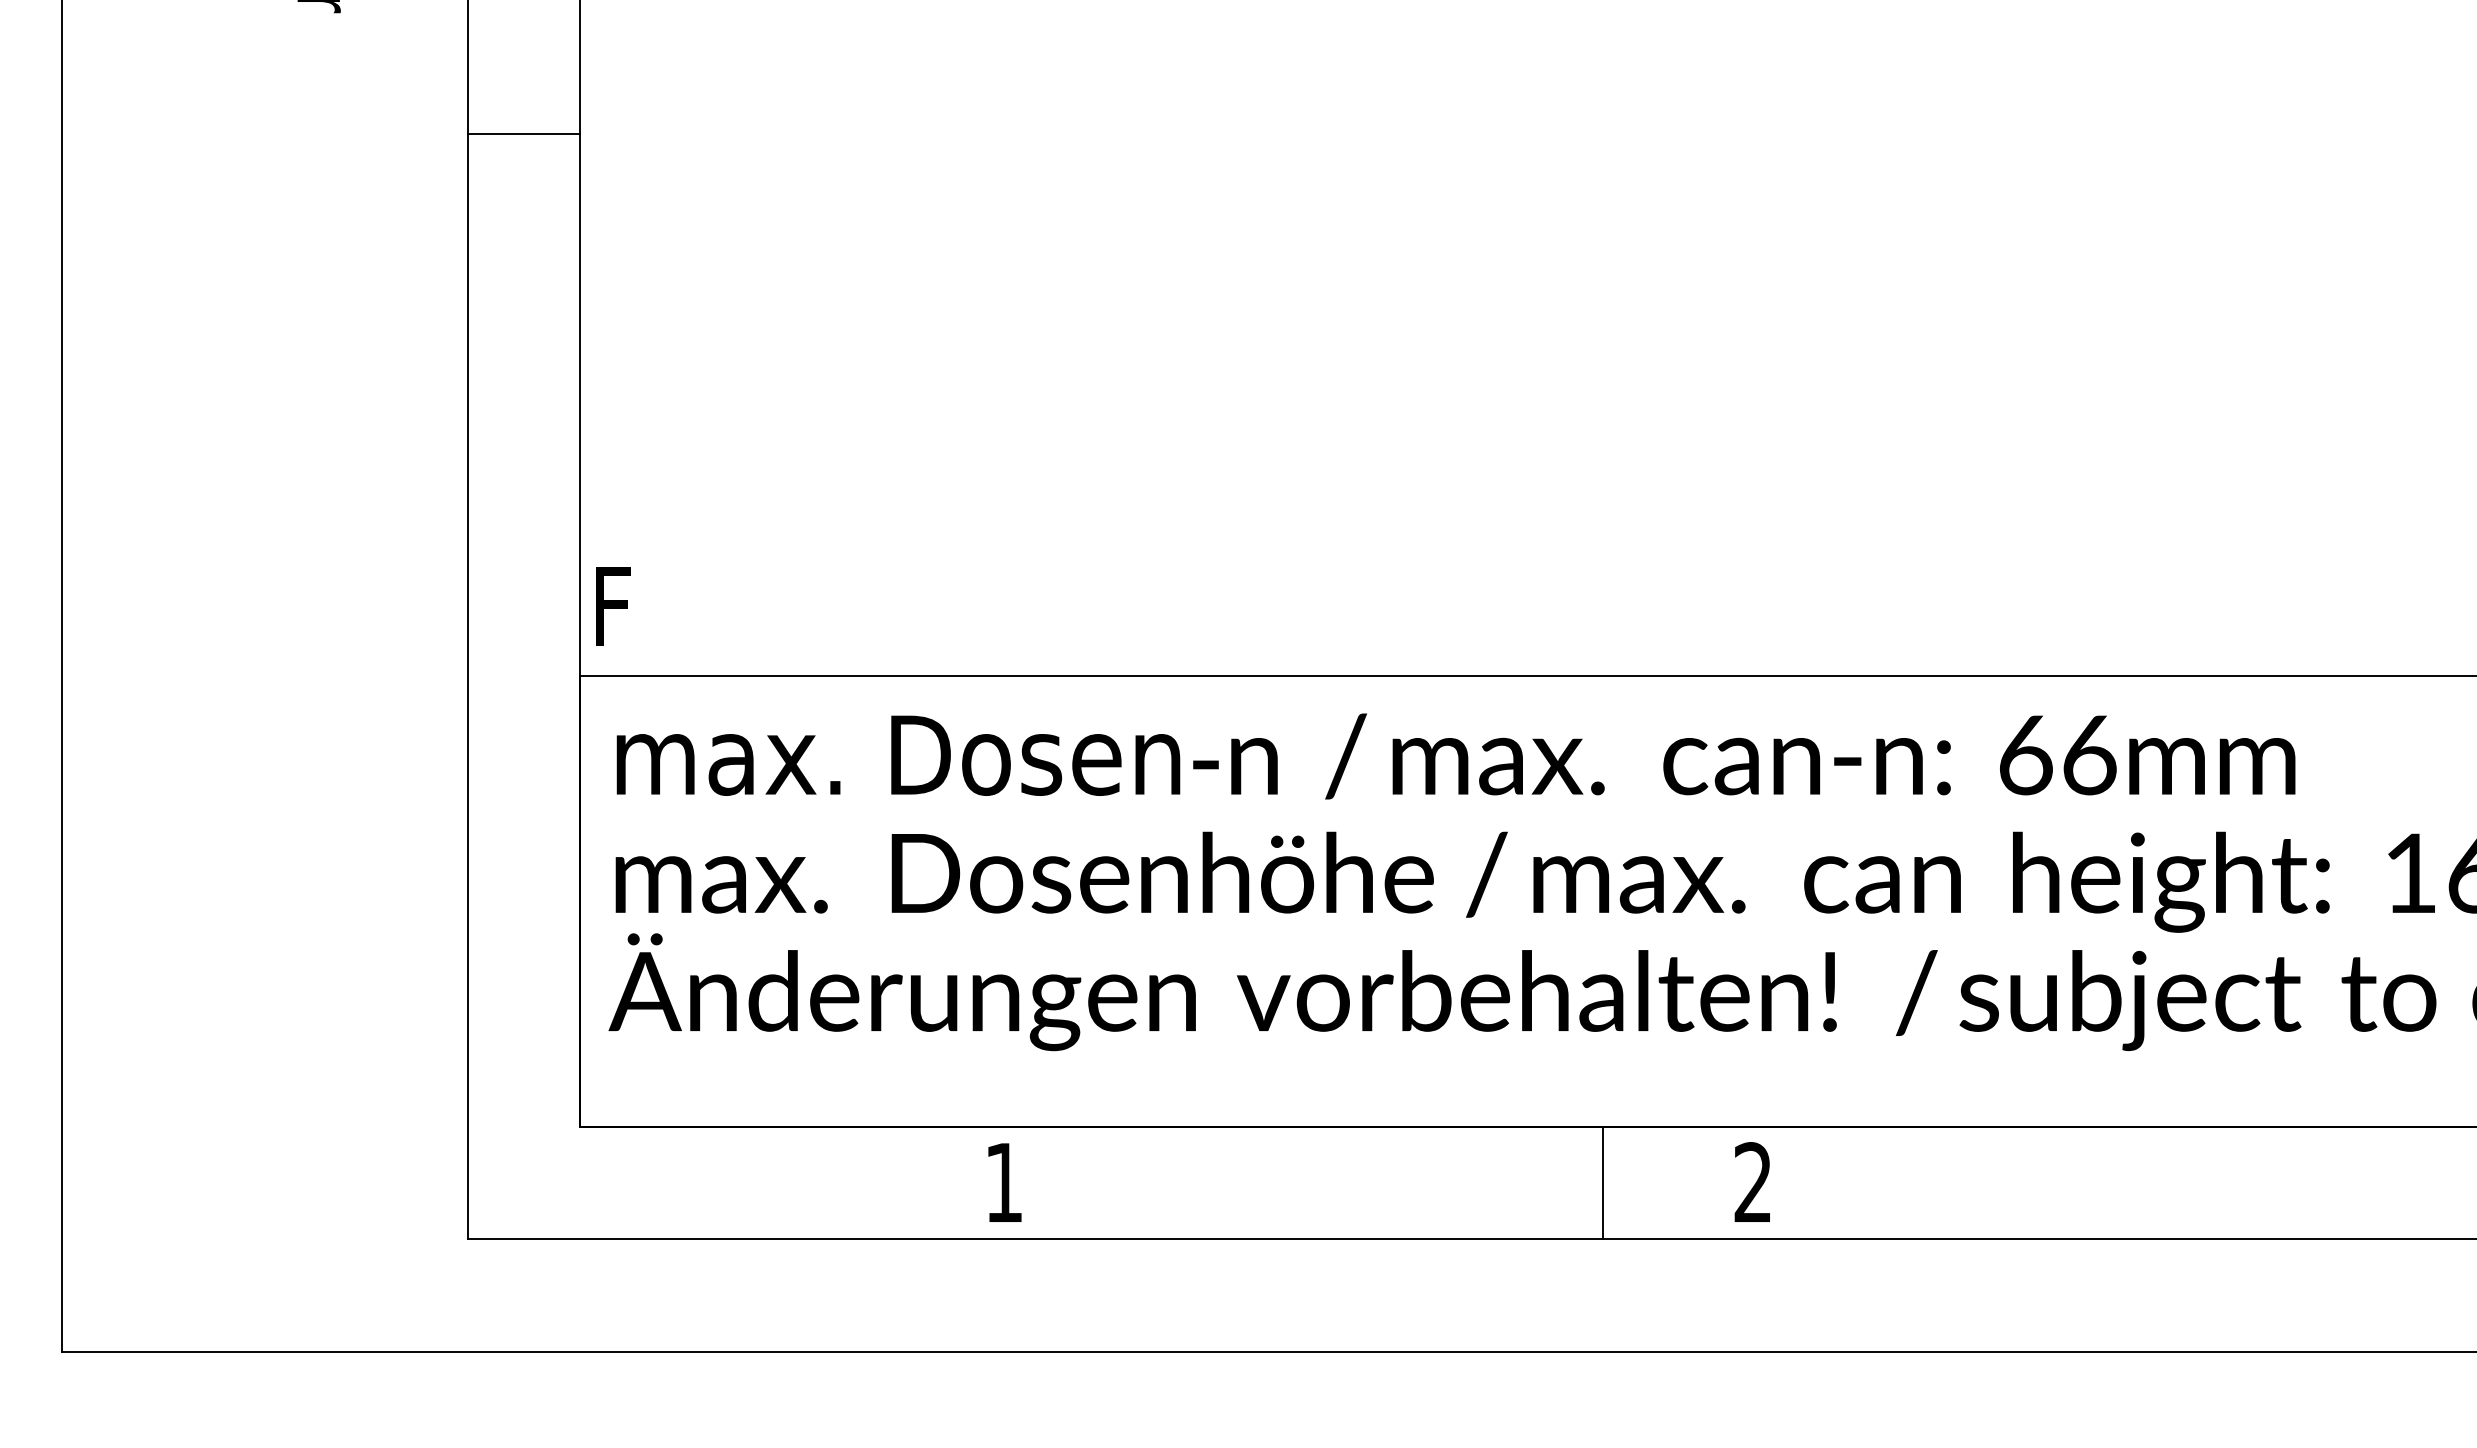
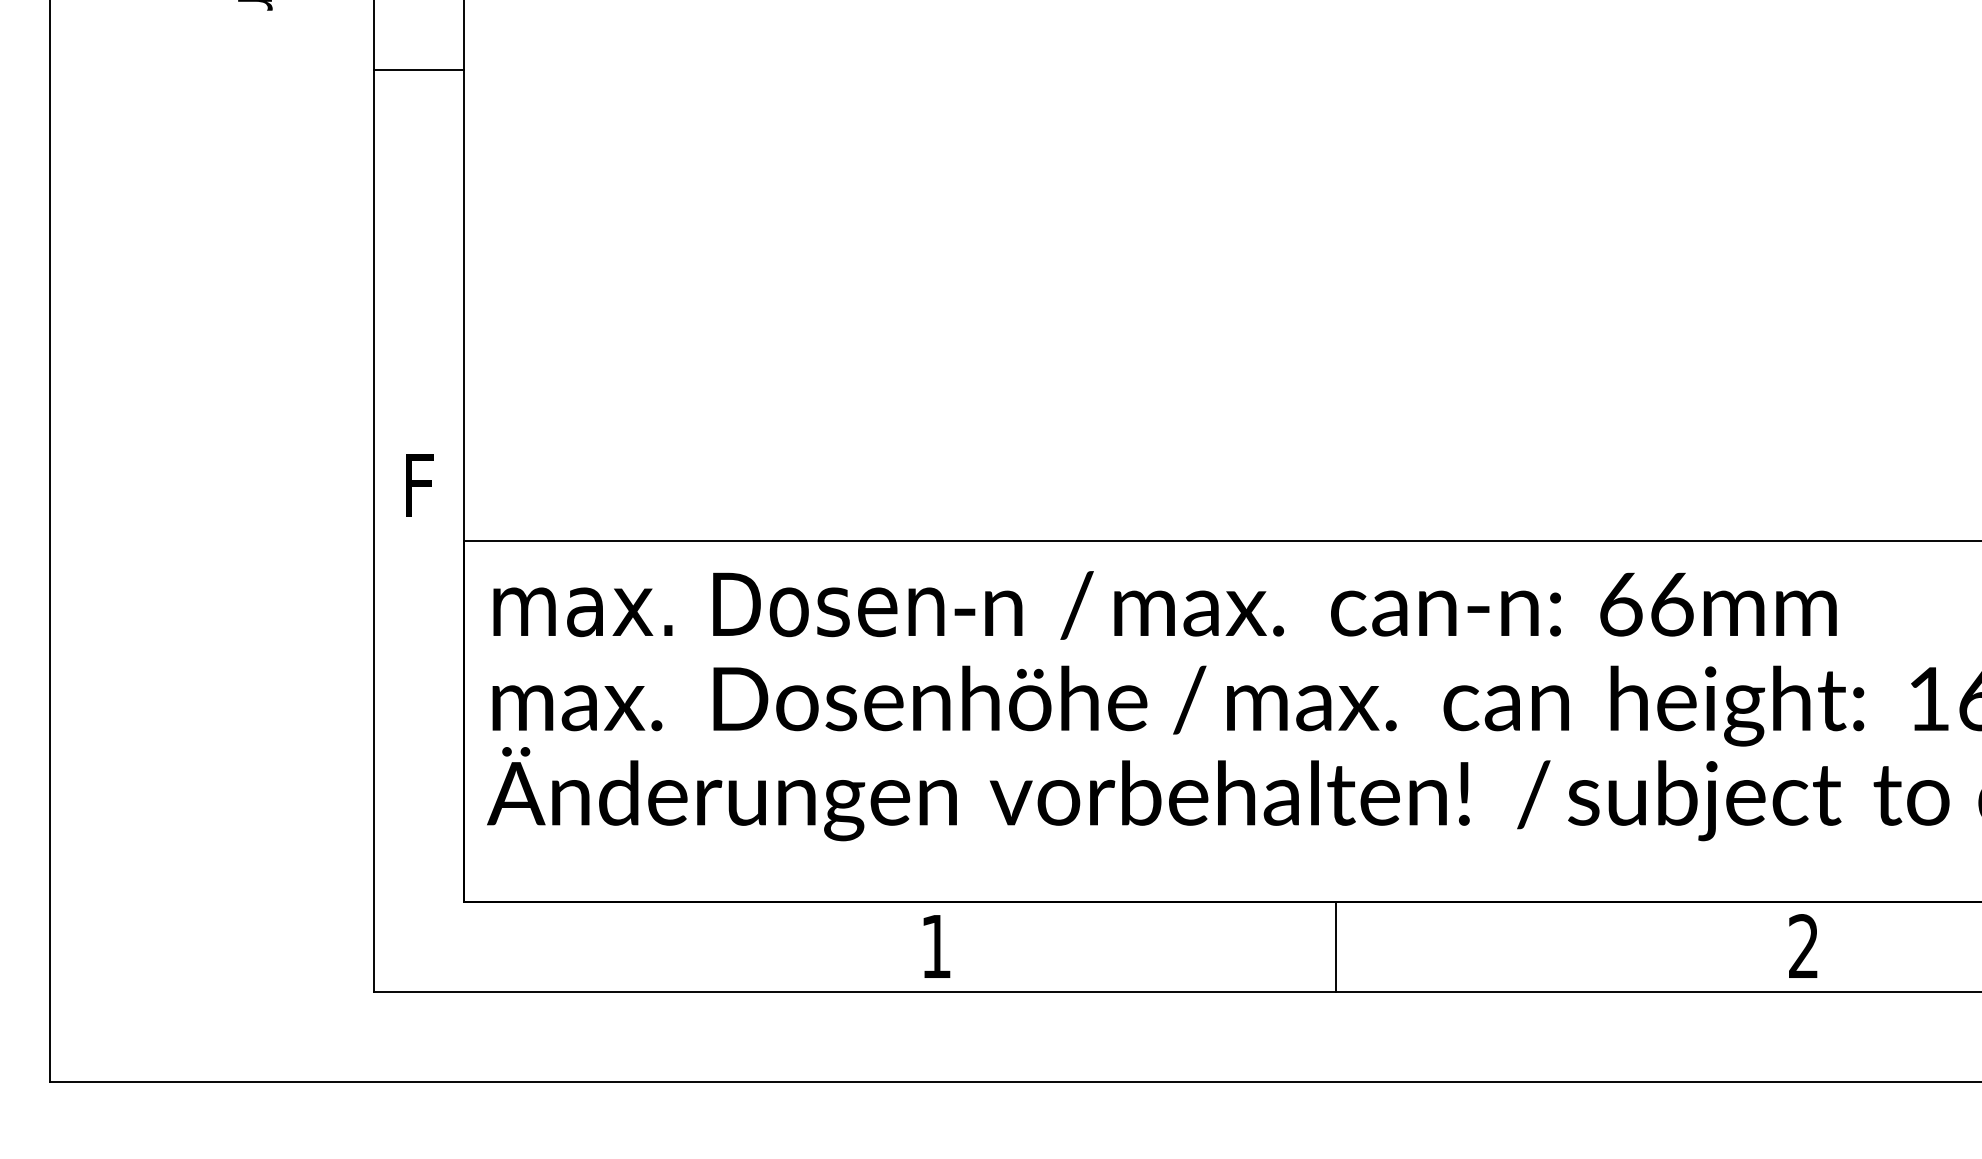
line: (523, 133) -> (418, 69), moved
text: (613, 606) -> (419, 485), moved
text: (1751, 1181) -> (1802, 945), moved
text: (1004, 1182) -> (936, 946), moved
line: (1603, 1182) -> (1336, 946), moved

